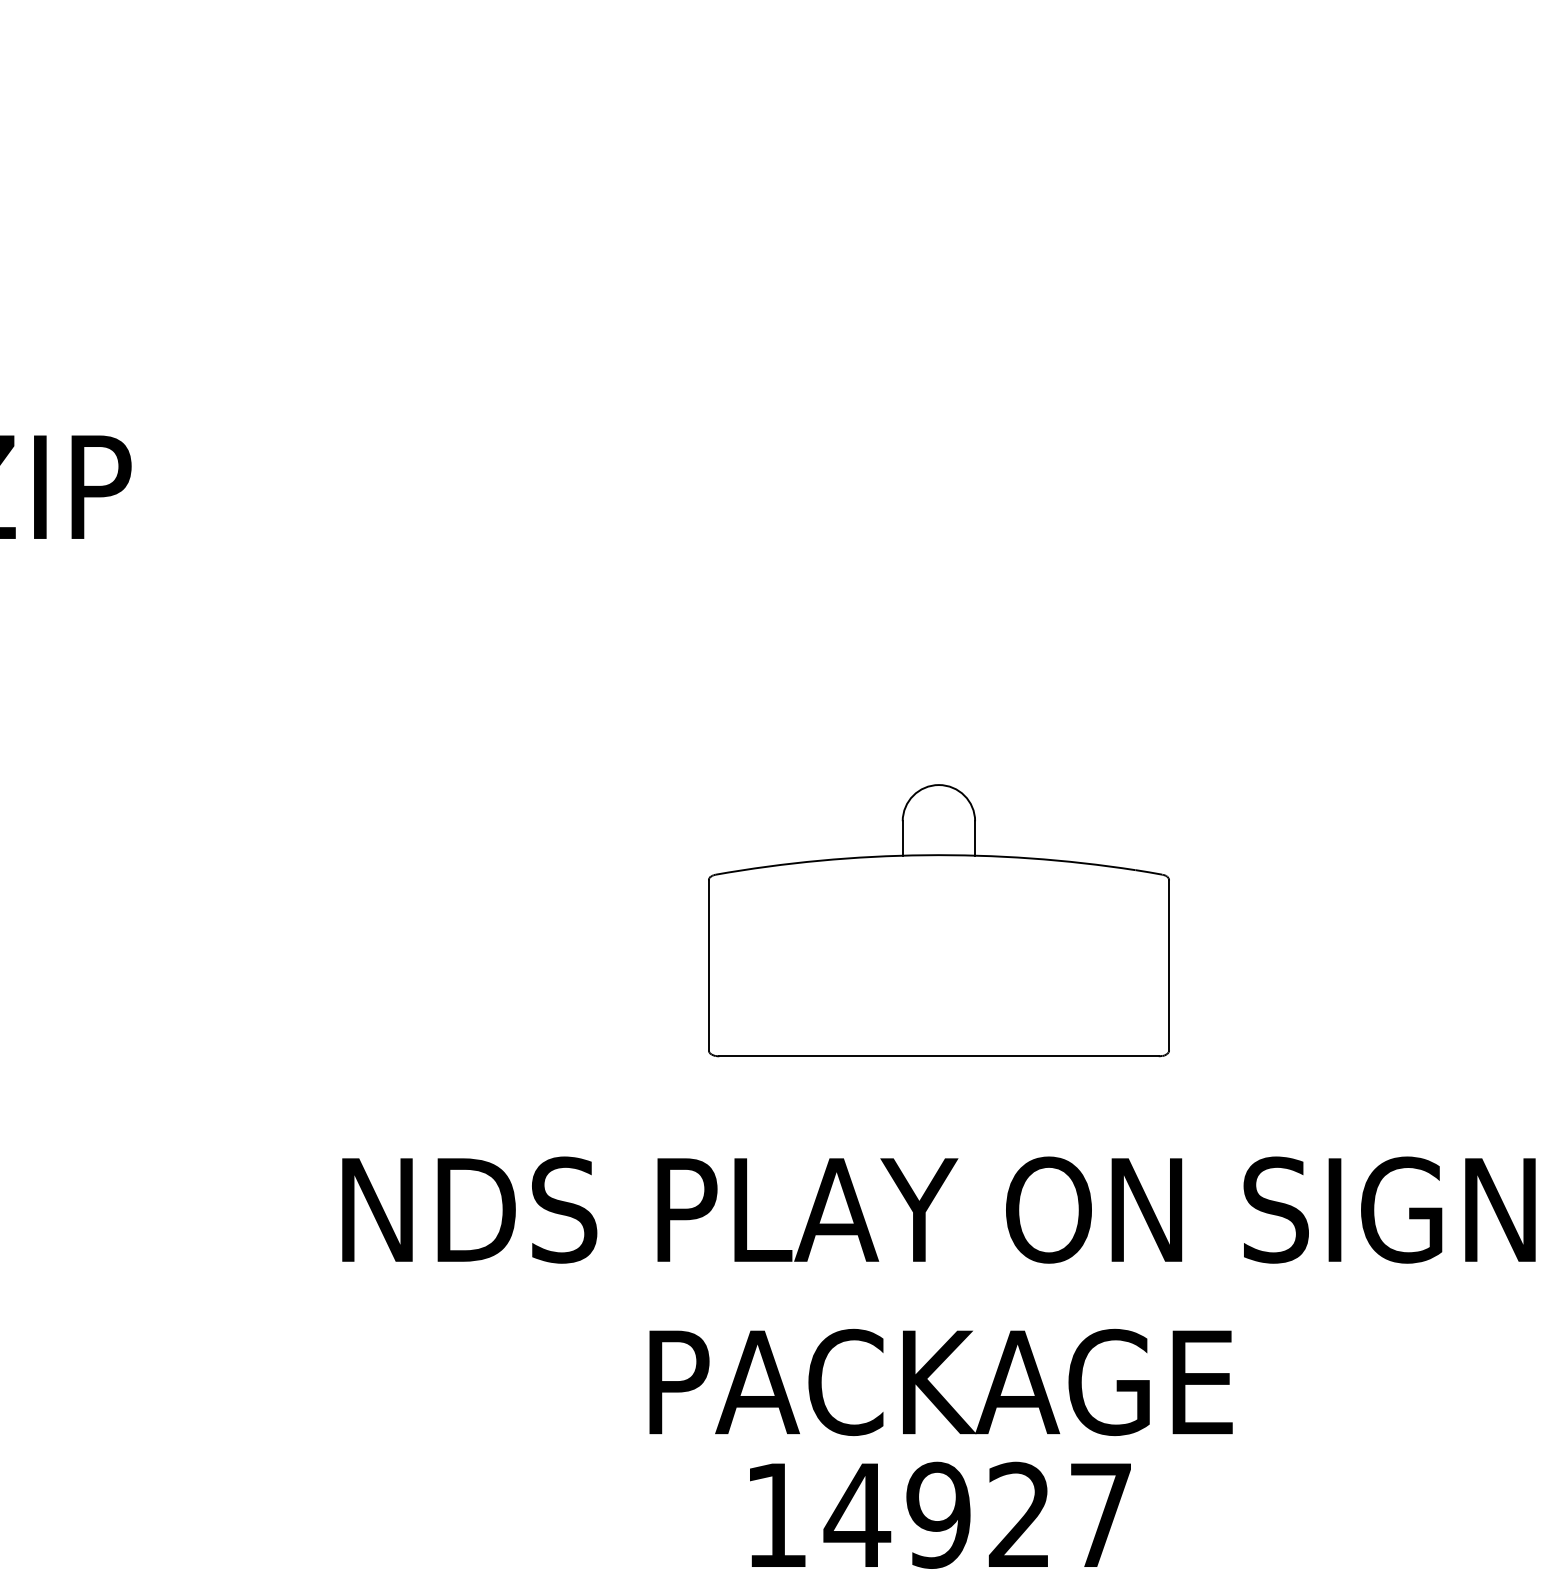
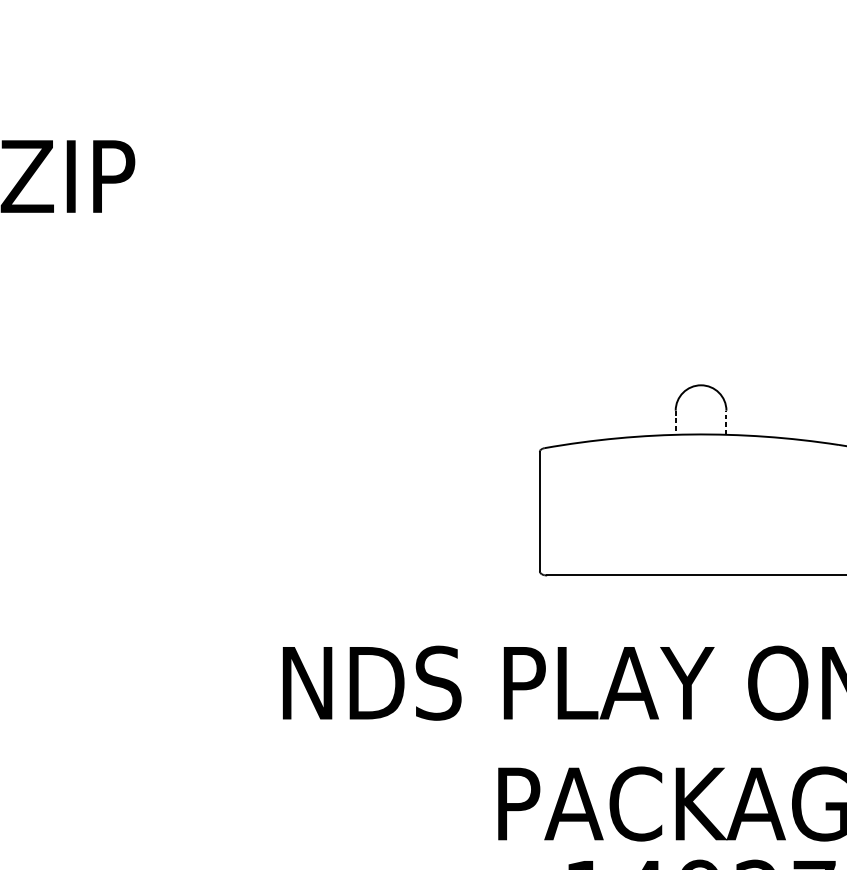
line: (975, 838) -> (726, 422), solid -> dashed
line: (902, 839) -> (675, 423), solid -> dashed

